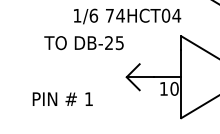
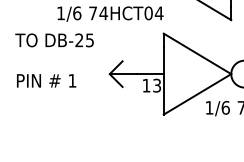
text: (83, 43) -> (54, 40), moved
text: (174, 88) -> (157, 85), 10 -> 13
text: (62, 98) -> (46, 80), moved

